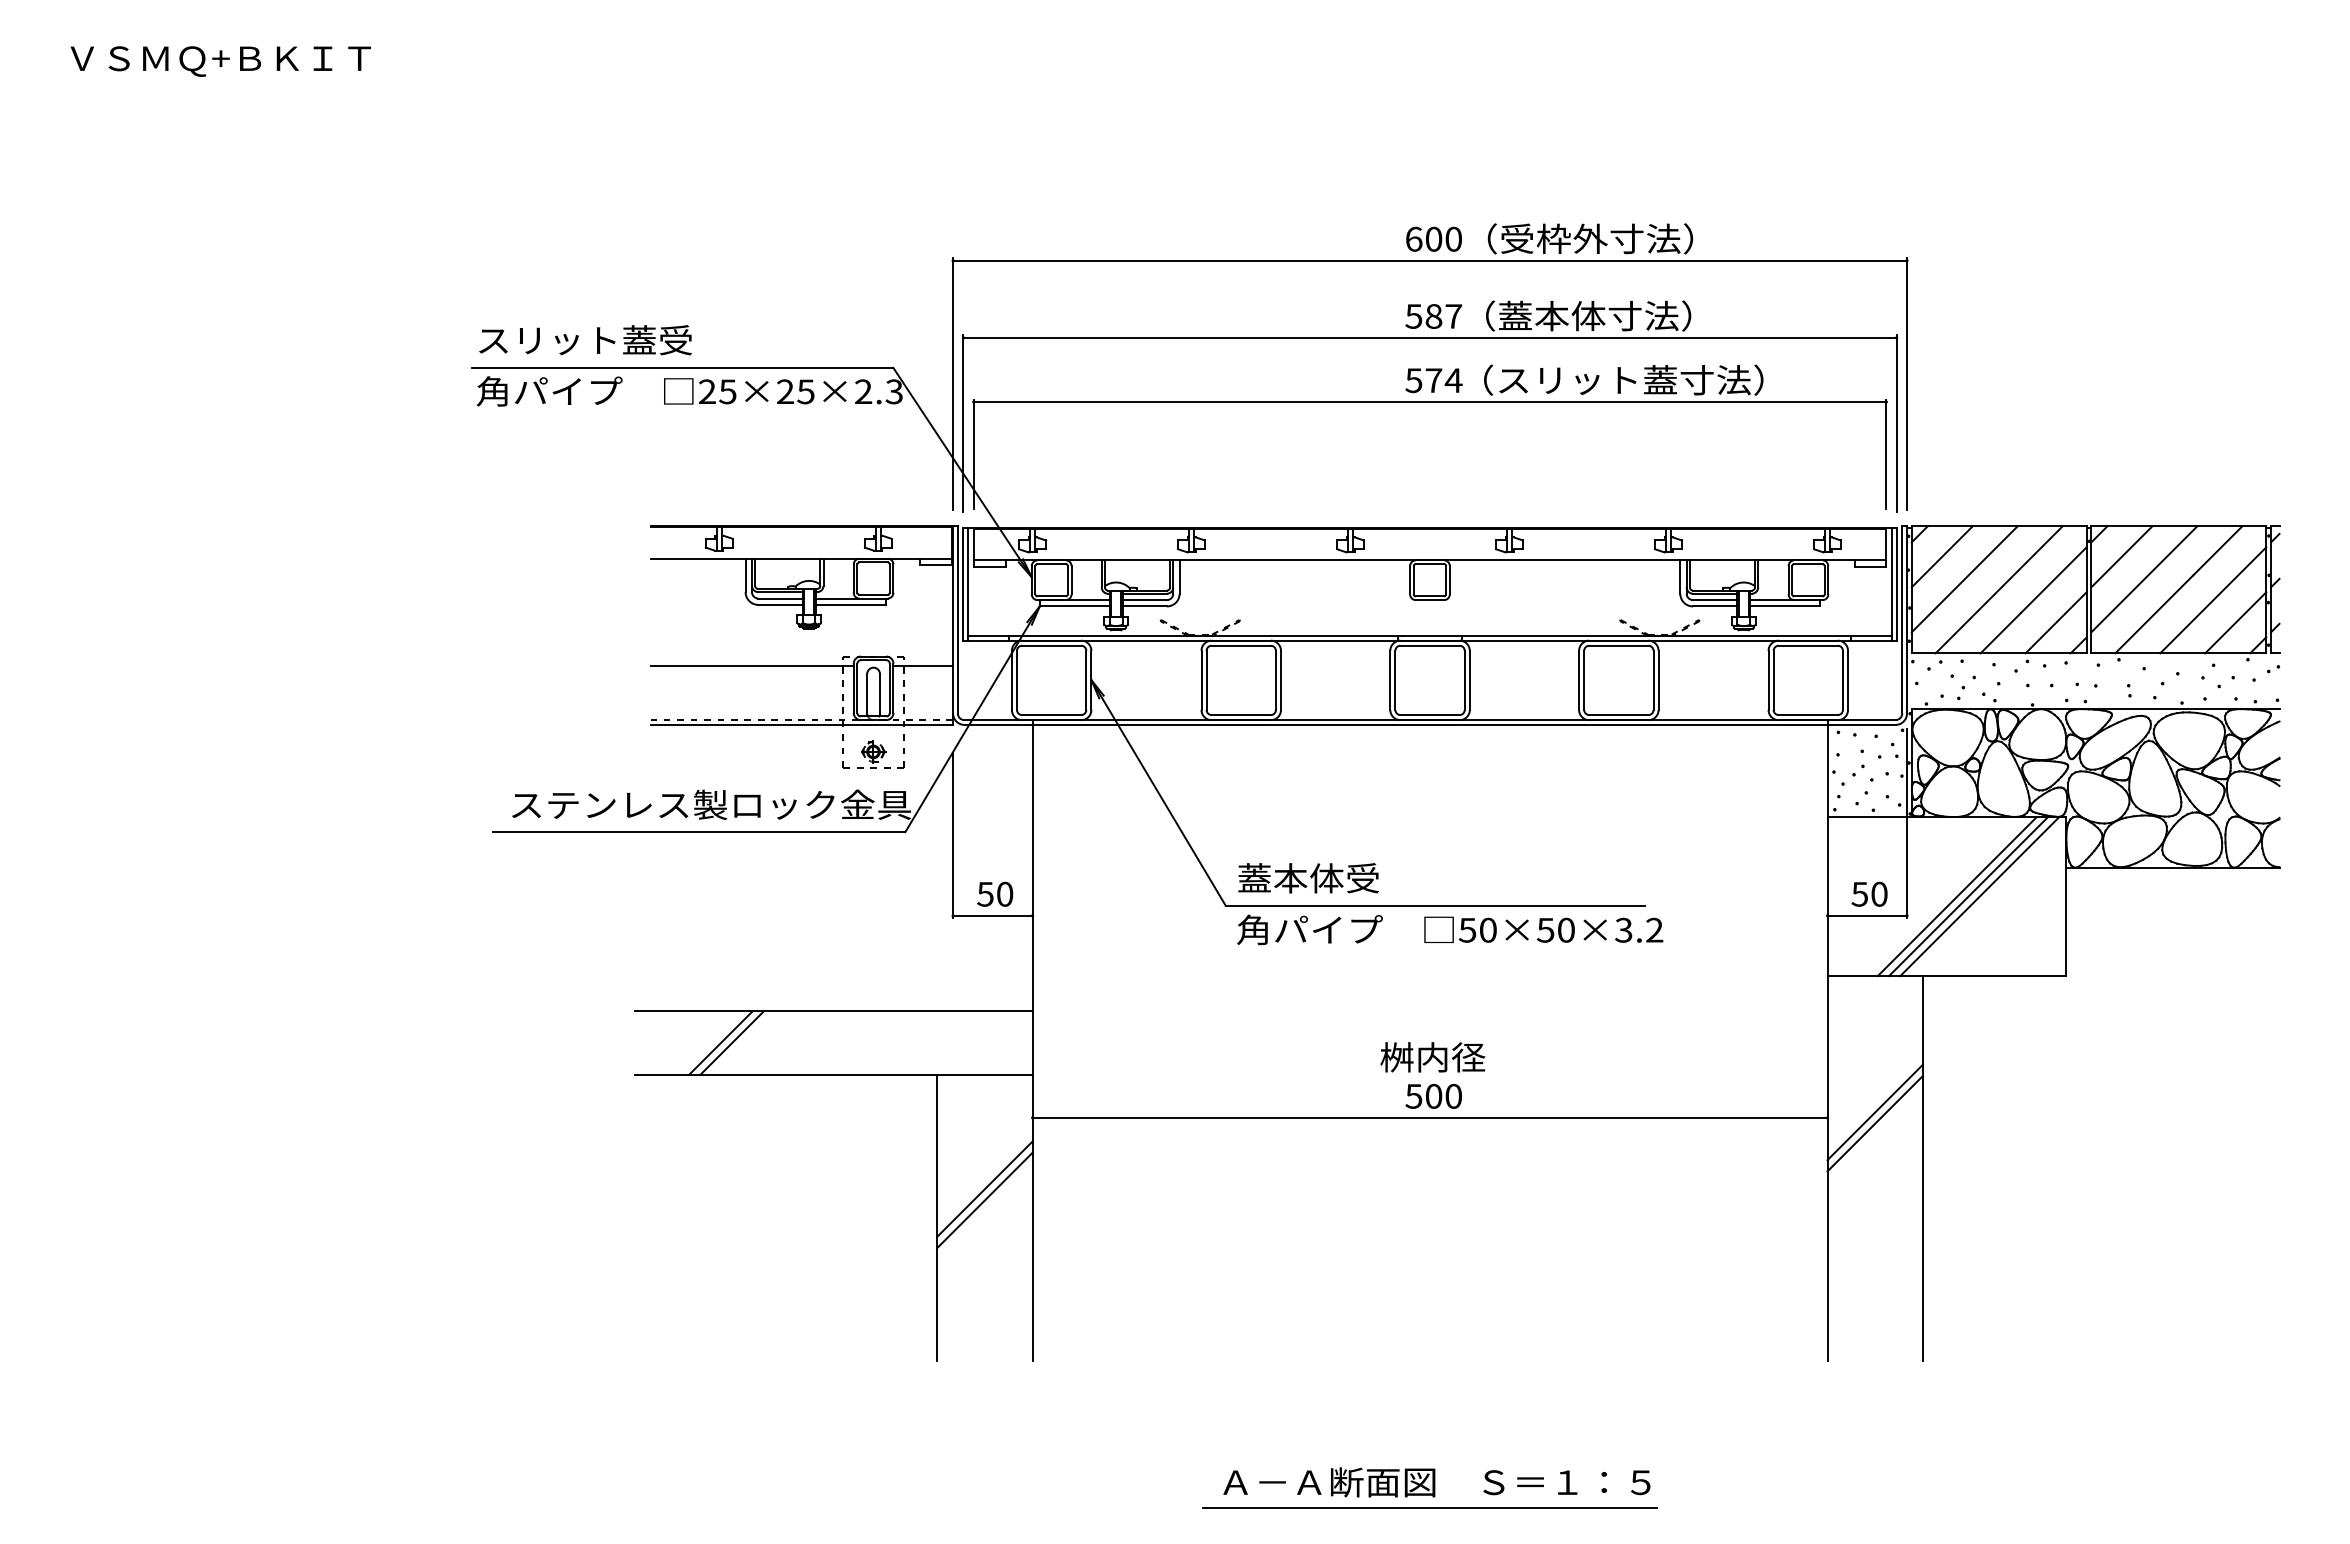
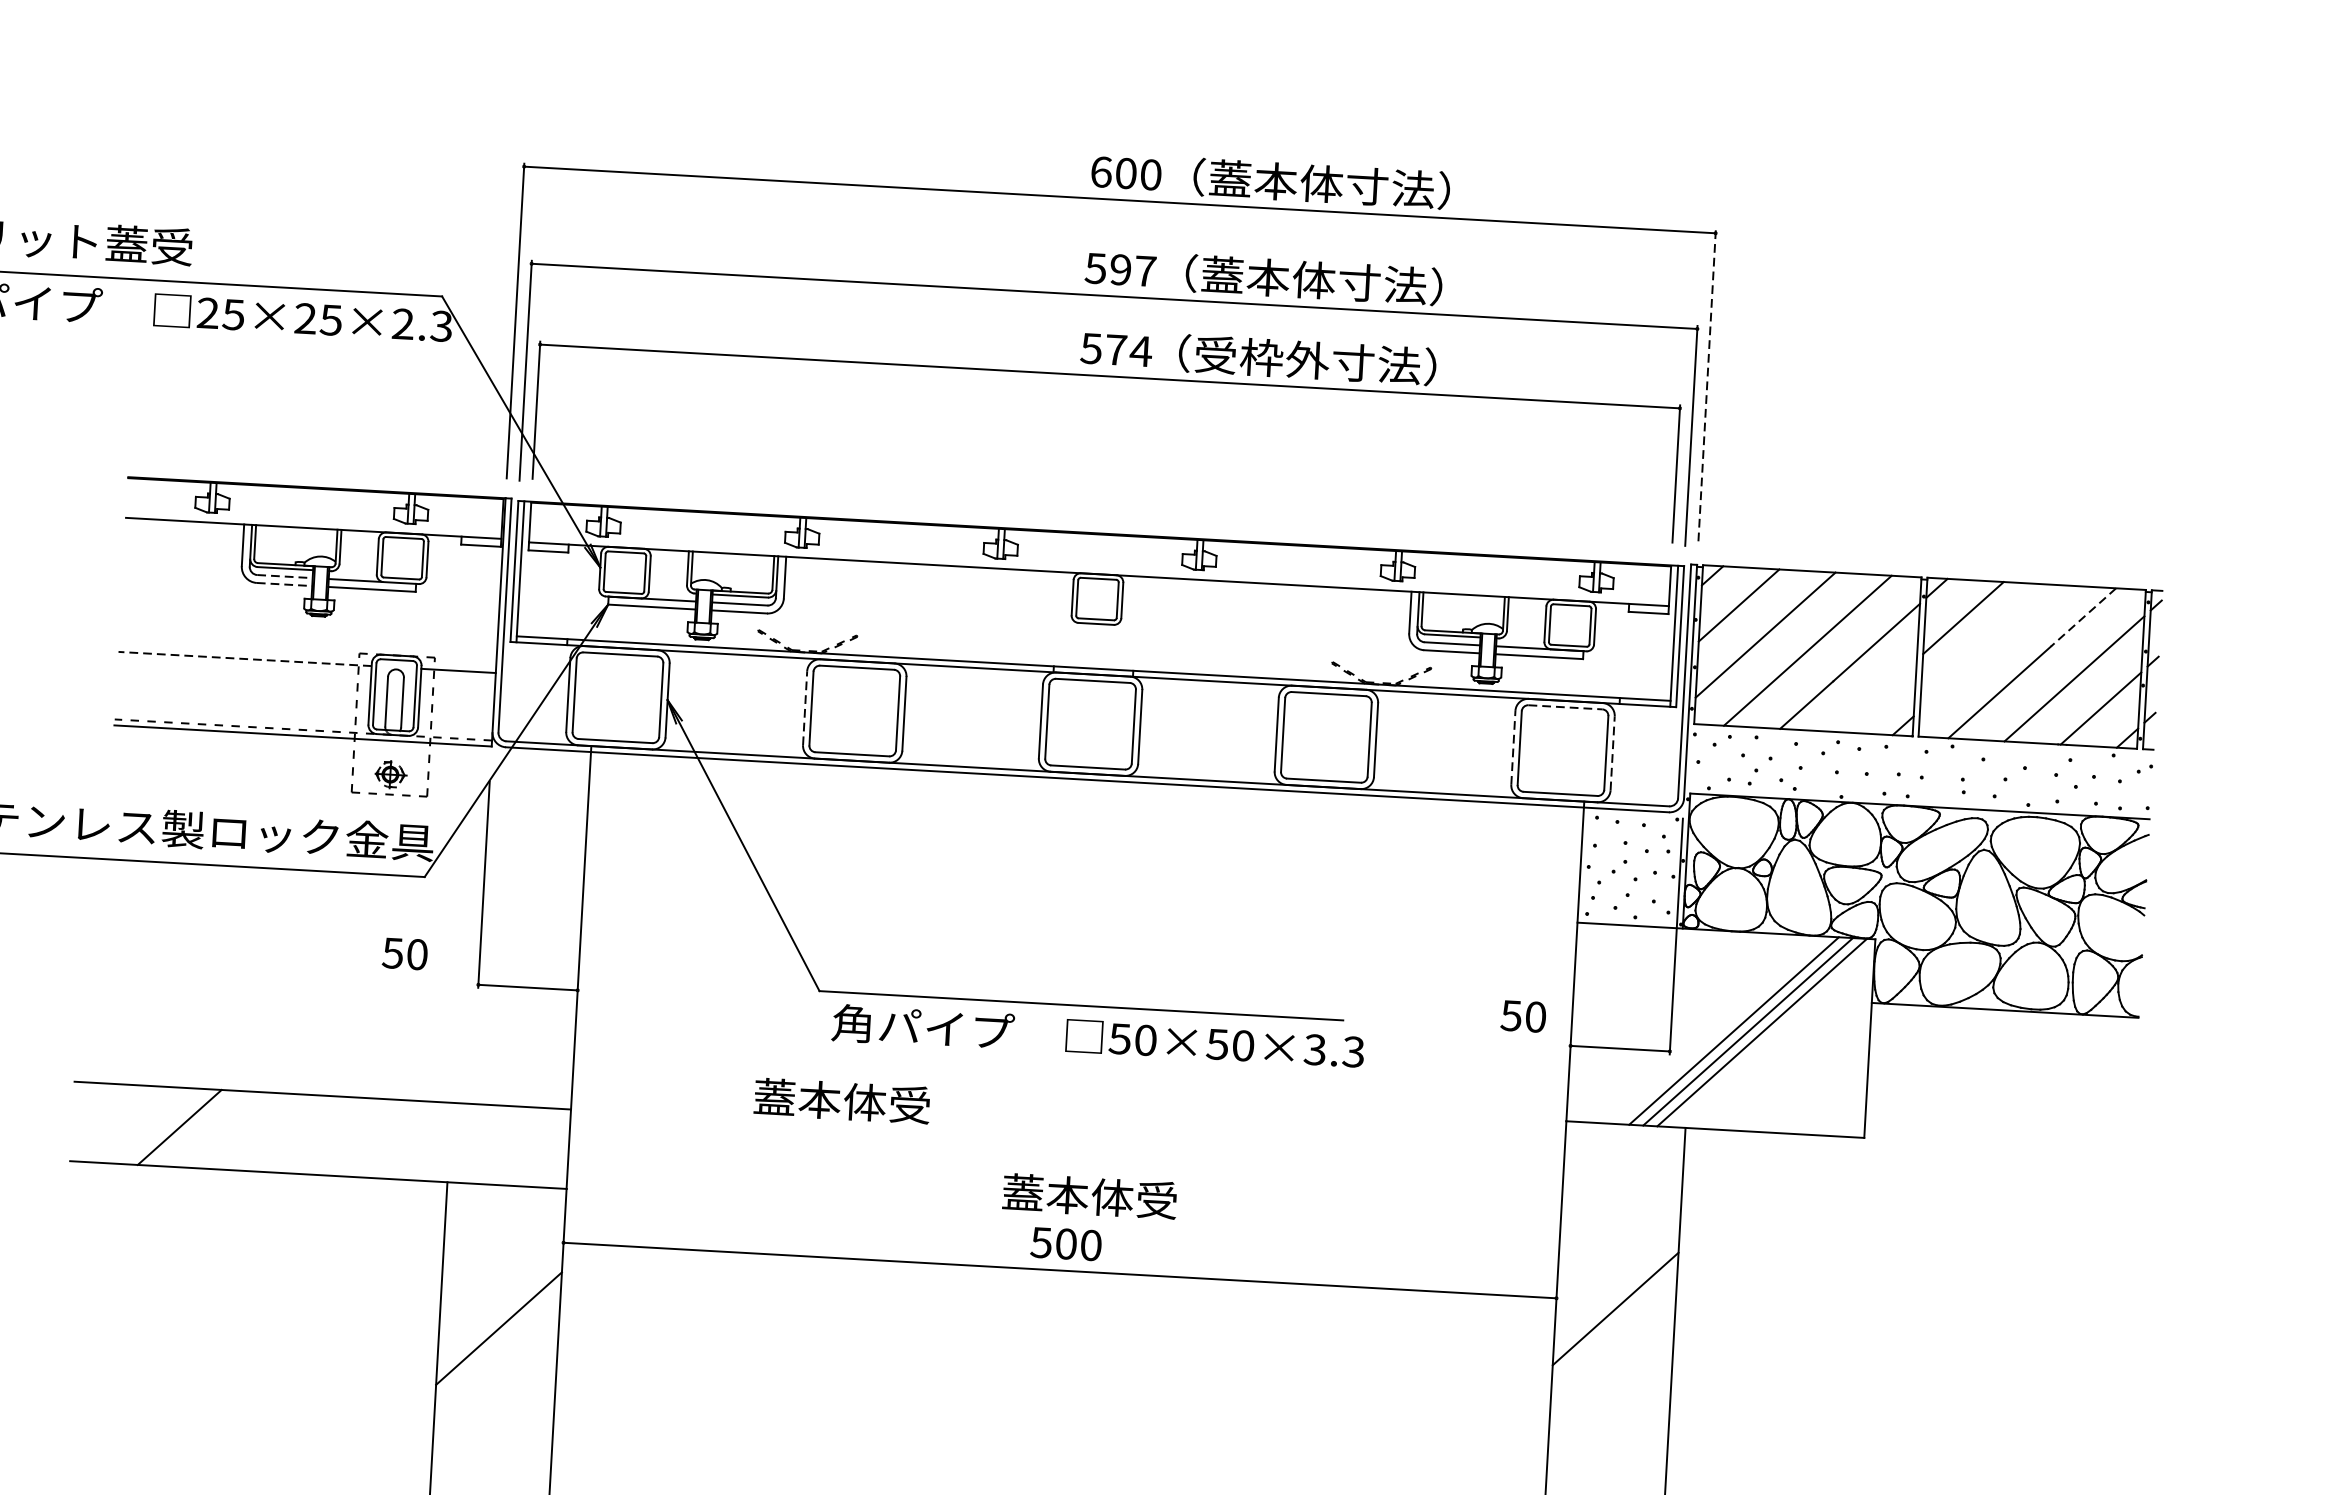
text: (1553, 238) -> (1275, 180), （受枠外寸法） -> （蓋本体寸法）
text: (1433, 316) -> (1120, 269), 587 -> 597
text: (1630, 379) -> (1361, 362), （スリット蓋寸法） -> （受枠外寸法）
line: (1907, 384) -> (1707, 387), solid -> dashed
line: (2217, 550) -> (2083, 616), solid -> dashed
line: (2144, 579) -> (1990, 648), removed
line: (781, 598) -> (286, 576), solid -> dashed
line: (781, 604) -> (285, 584), solid -> dashed
line: (2055, 622) -> (1875, 695), removed
line: (1808, 645) -> (1565, 707), solid -> dashed
line: (751, 666) -> (244, 659), solid -> dashed
line: (1201, 680) -> (805, 708), solid -> dashed
line: (1768, 680) -> (1513, 747), solid -> dashed
line: (1848, 680) -> (1613, 753), solid -> dashed
text: (1308, 878) -> (842, 1101), moved
text: (995, 893) -> (405, 952), moved
text: (1869, 893) -> (1523, 1015), moved
text: (1654, 930) -> (1353, 1052), 50×50×3.2 -> 50×50×3.3
line: (732, 1042) -> (194, 1127), removed
text: (1450, 1057) -> (1089, 1196), 桝内径 -> 蓋本体受
line: (1874, 1112) -> (1615, 1294), removed
line: (984, 1200) -> (497, 1342), removed

